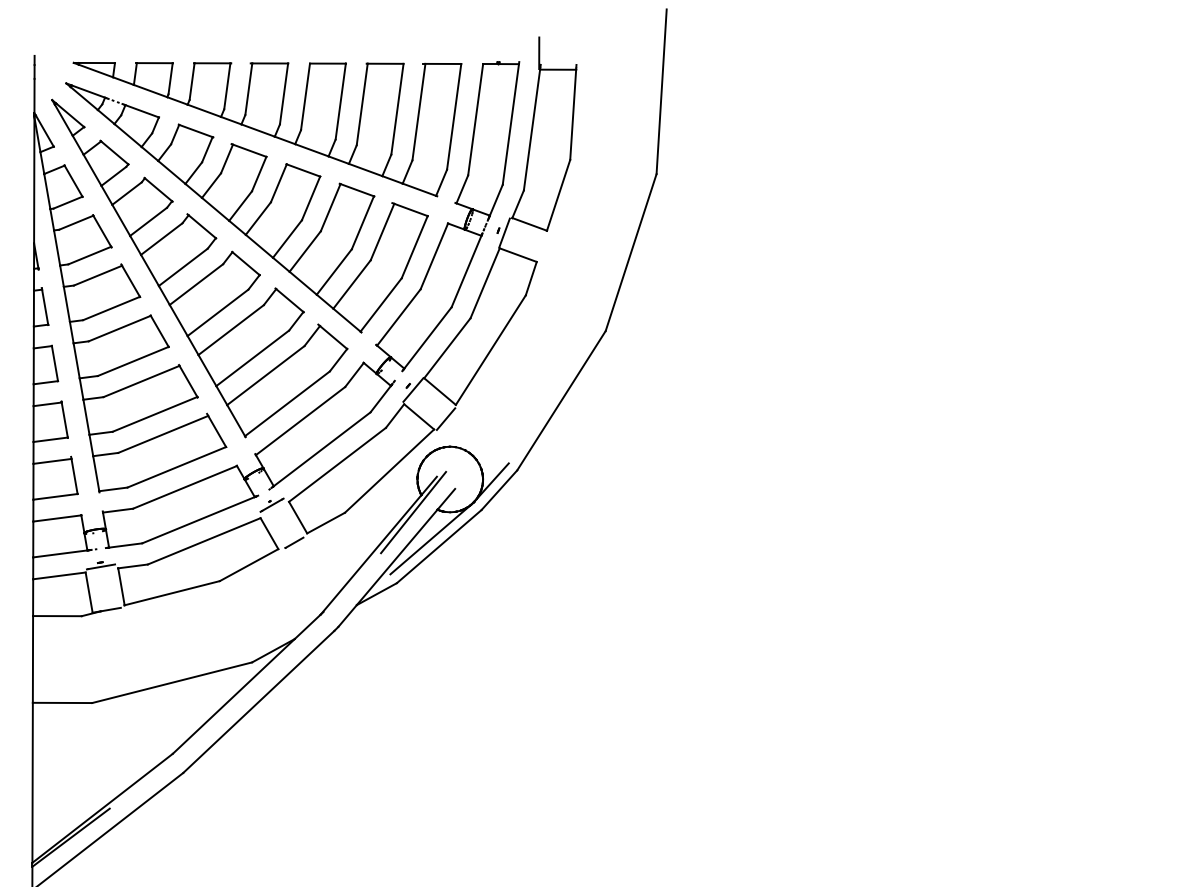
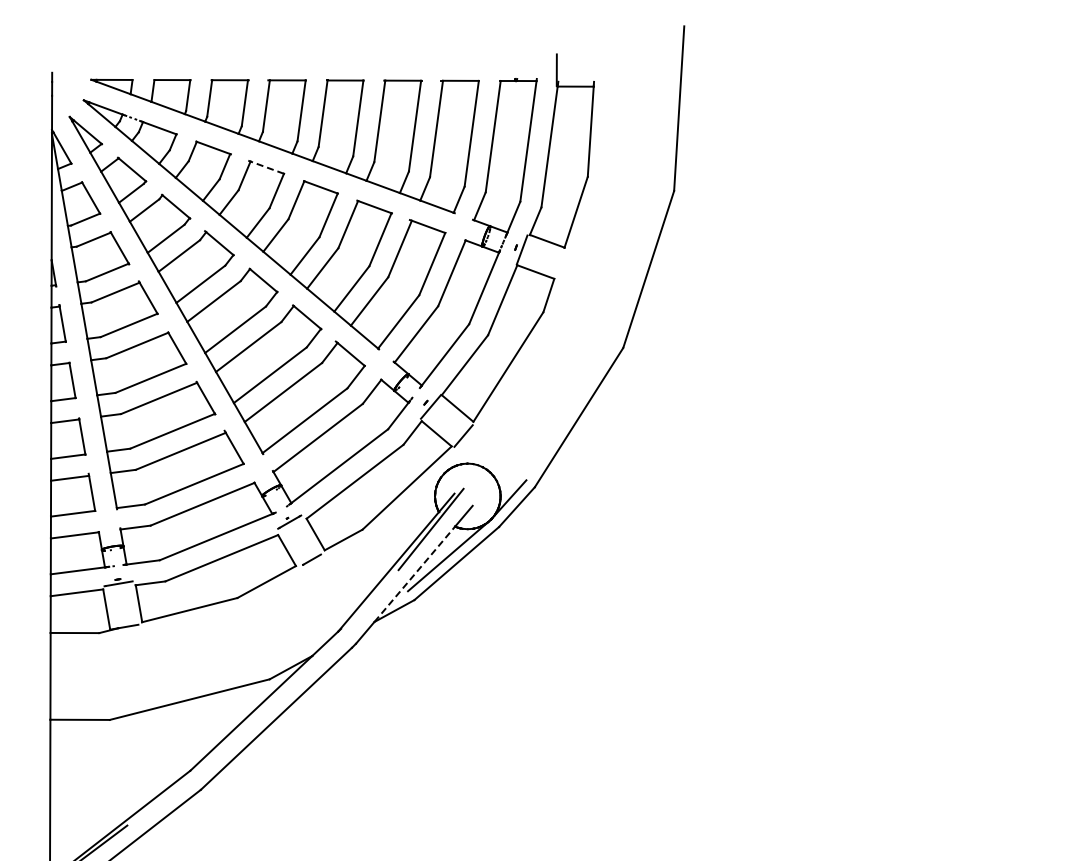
line: (249, 150) -> (267, 167), solid -> dashed
line: (397, 557) -> (415, 574), solid -> dashed

